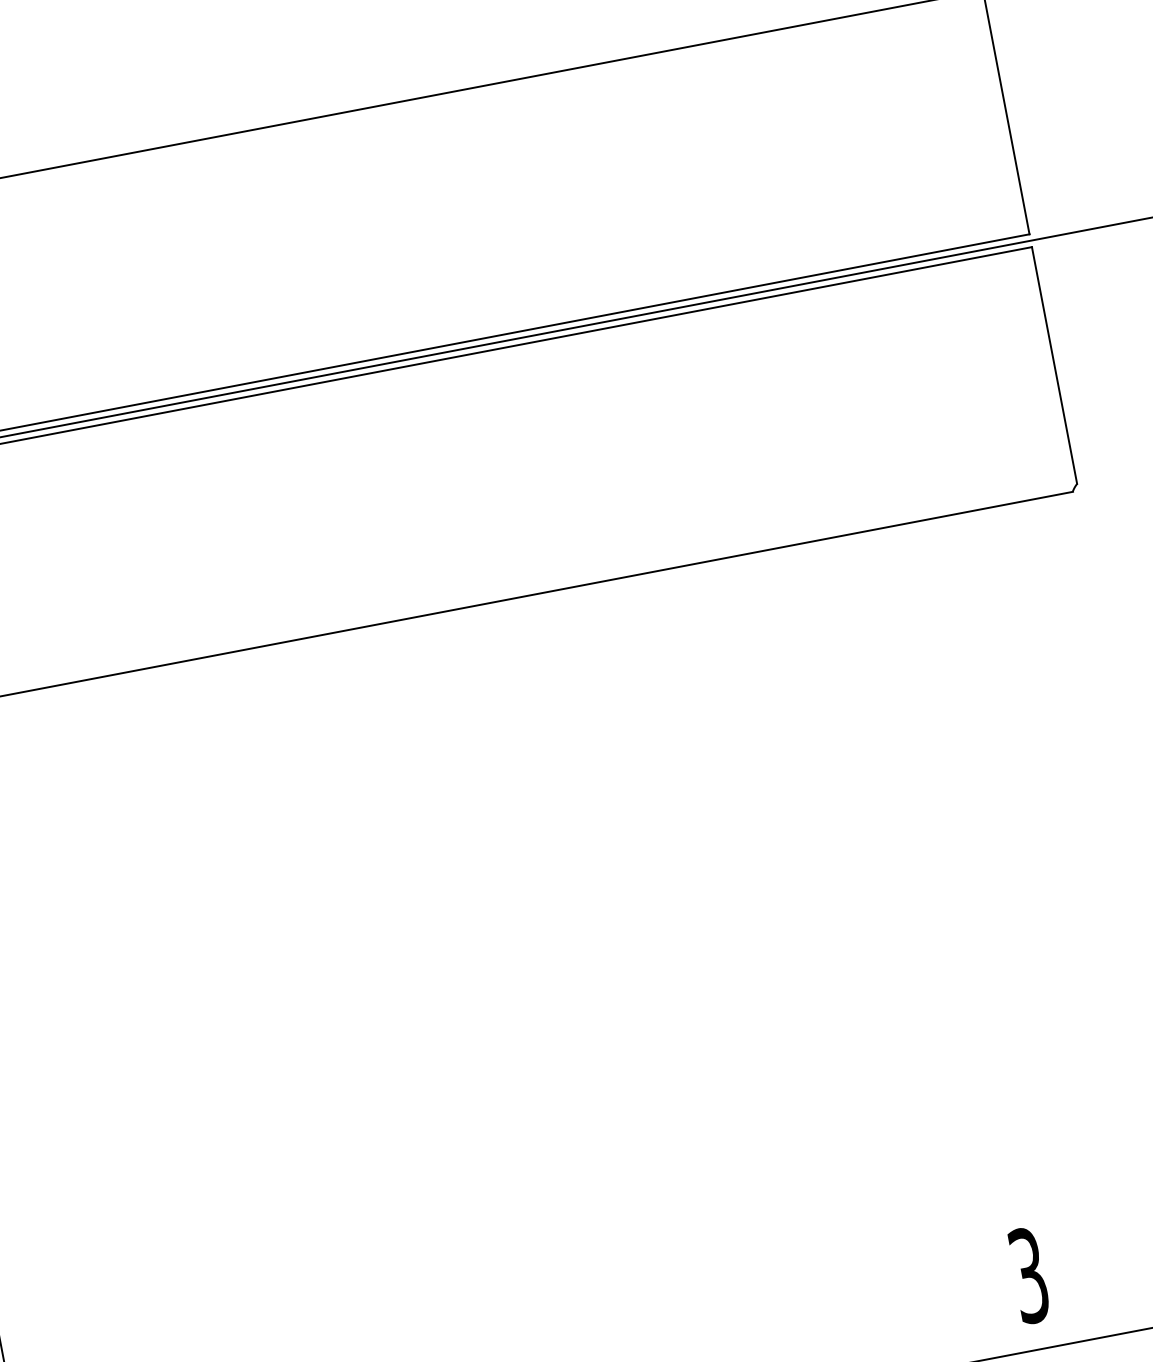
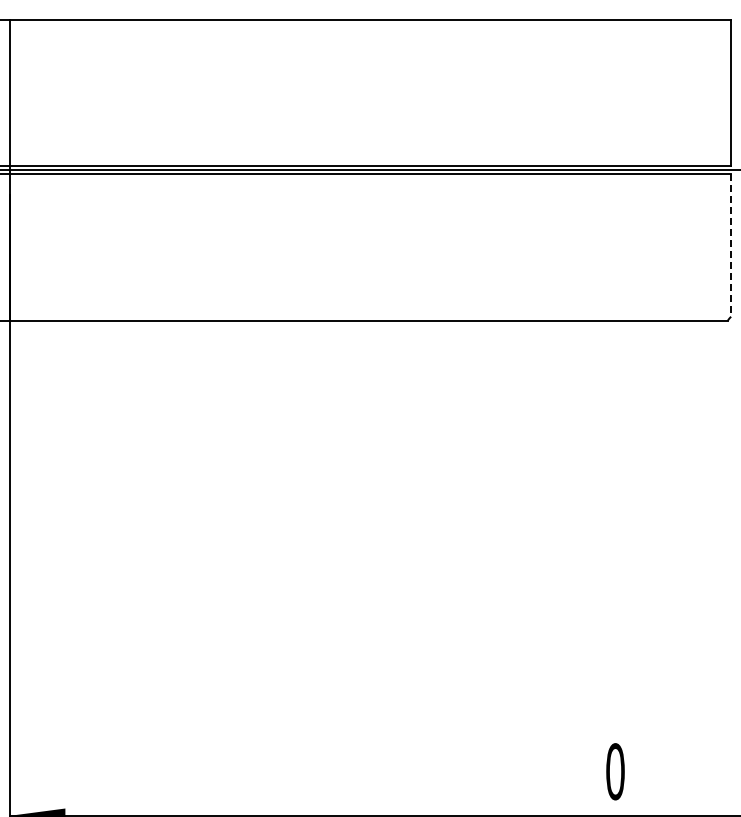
line: (1055, 365) -> (731, 245), solid -> dashed
text: (1029, 1275) -> (615, 771), 3 -> 0

